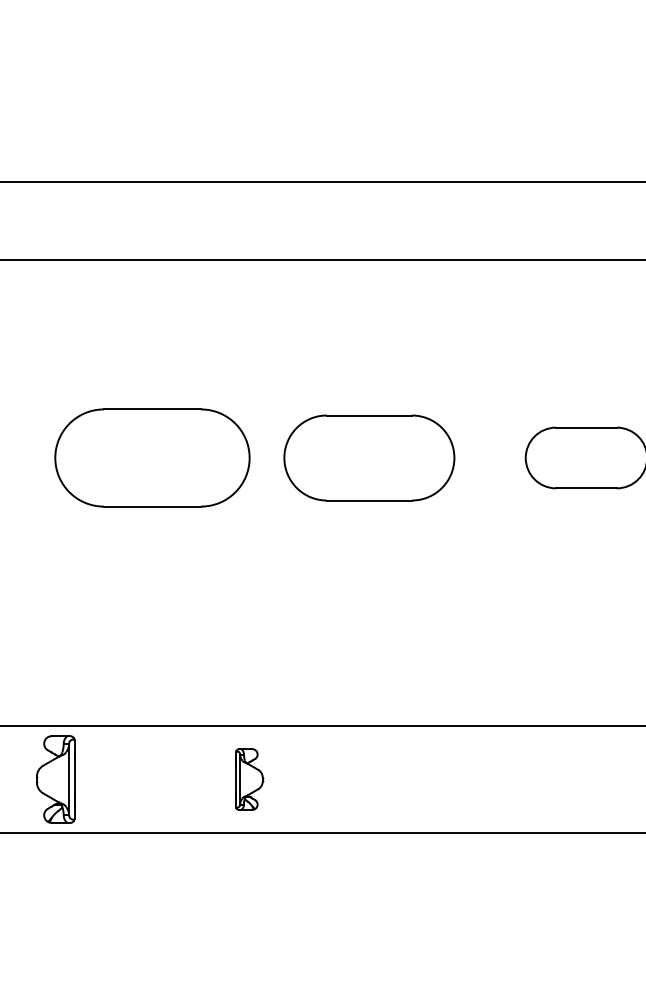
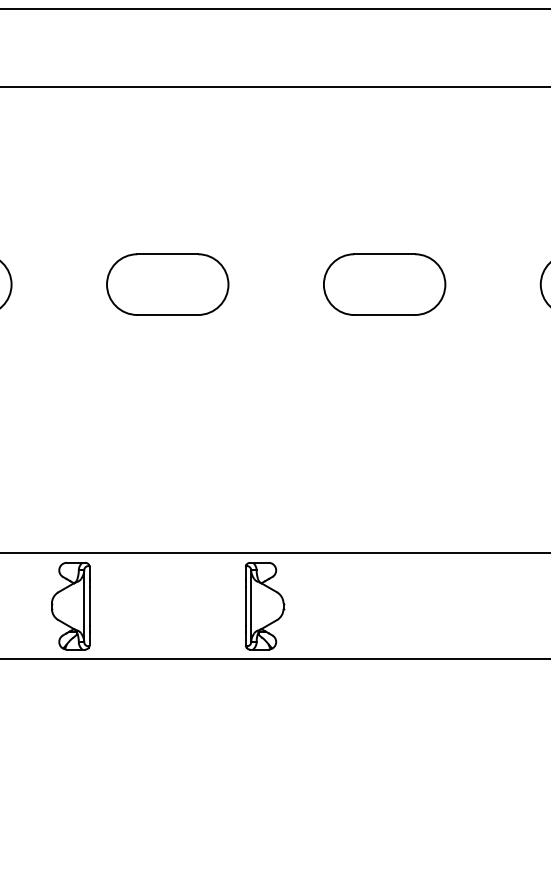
part: (152, 457) -> (167, 284), size x0.62
part: (369, 457) -> (384, 284), size x0.71
part: (249, 779) -> (264, 606), size x1.43

